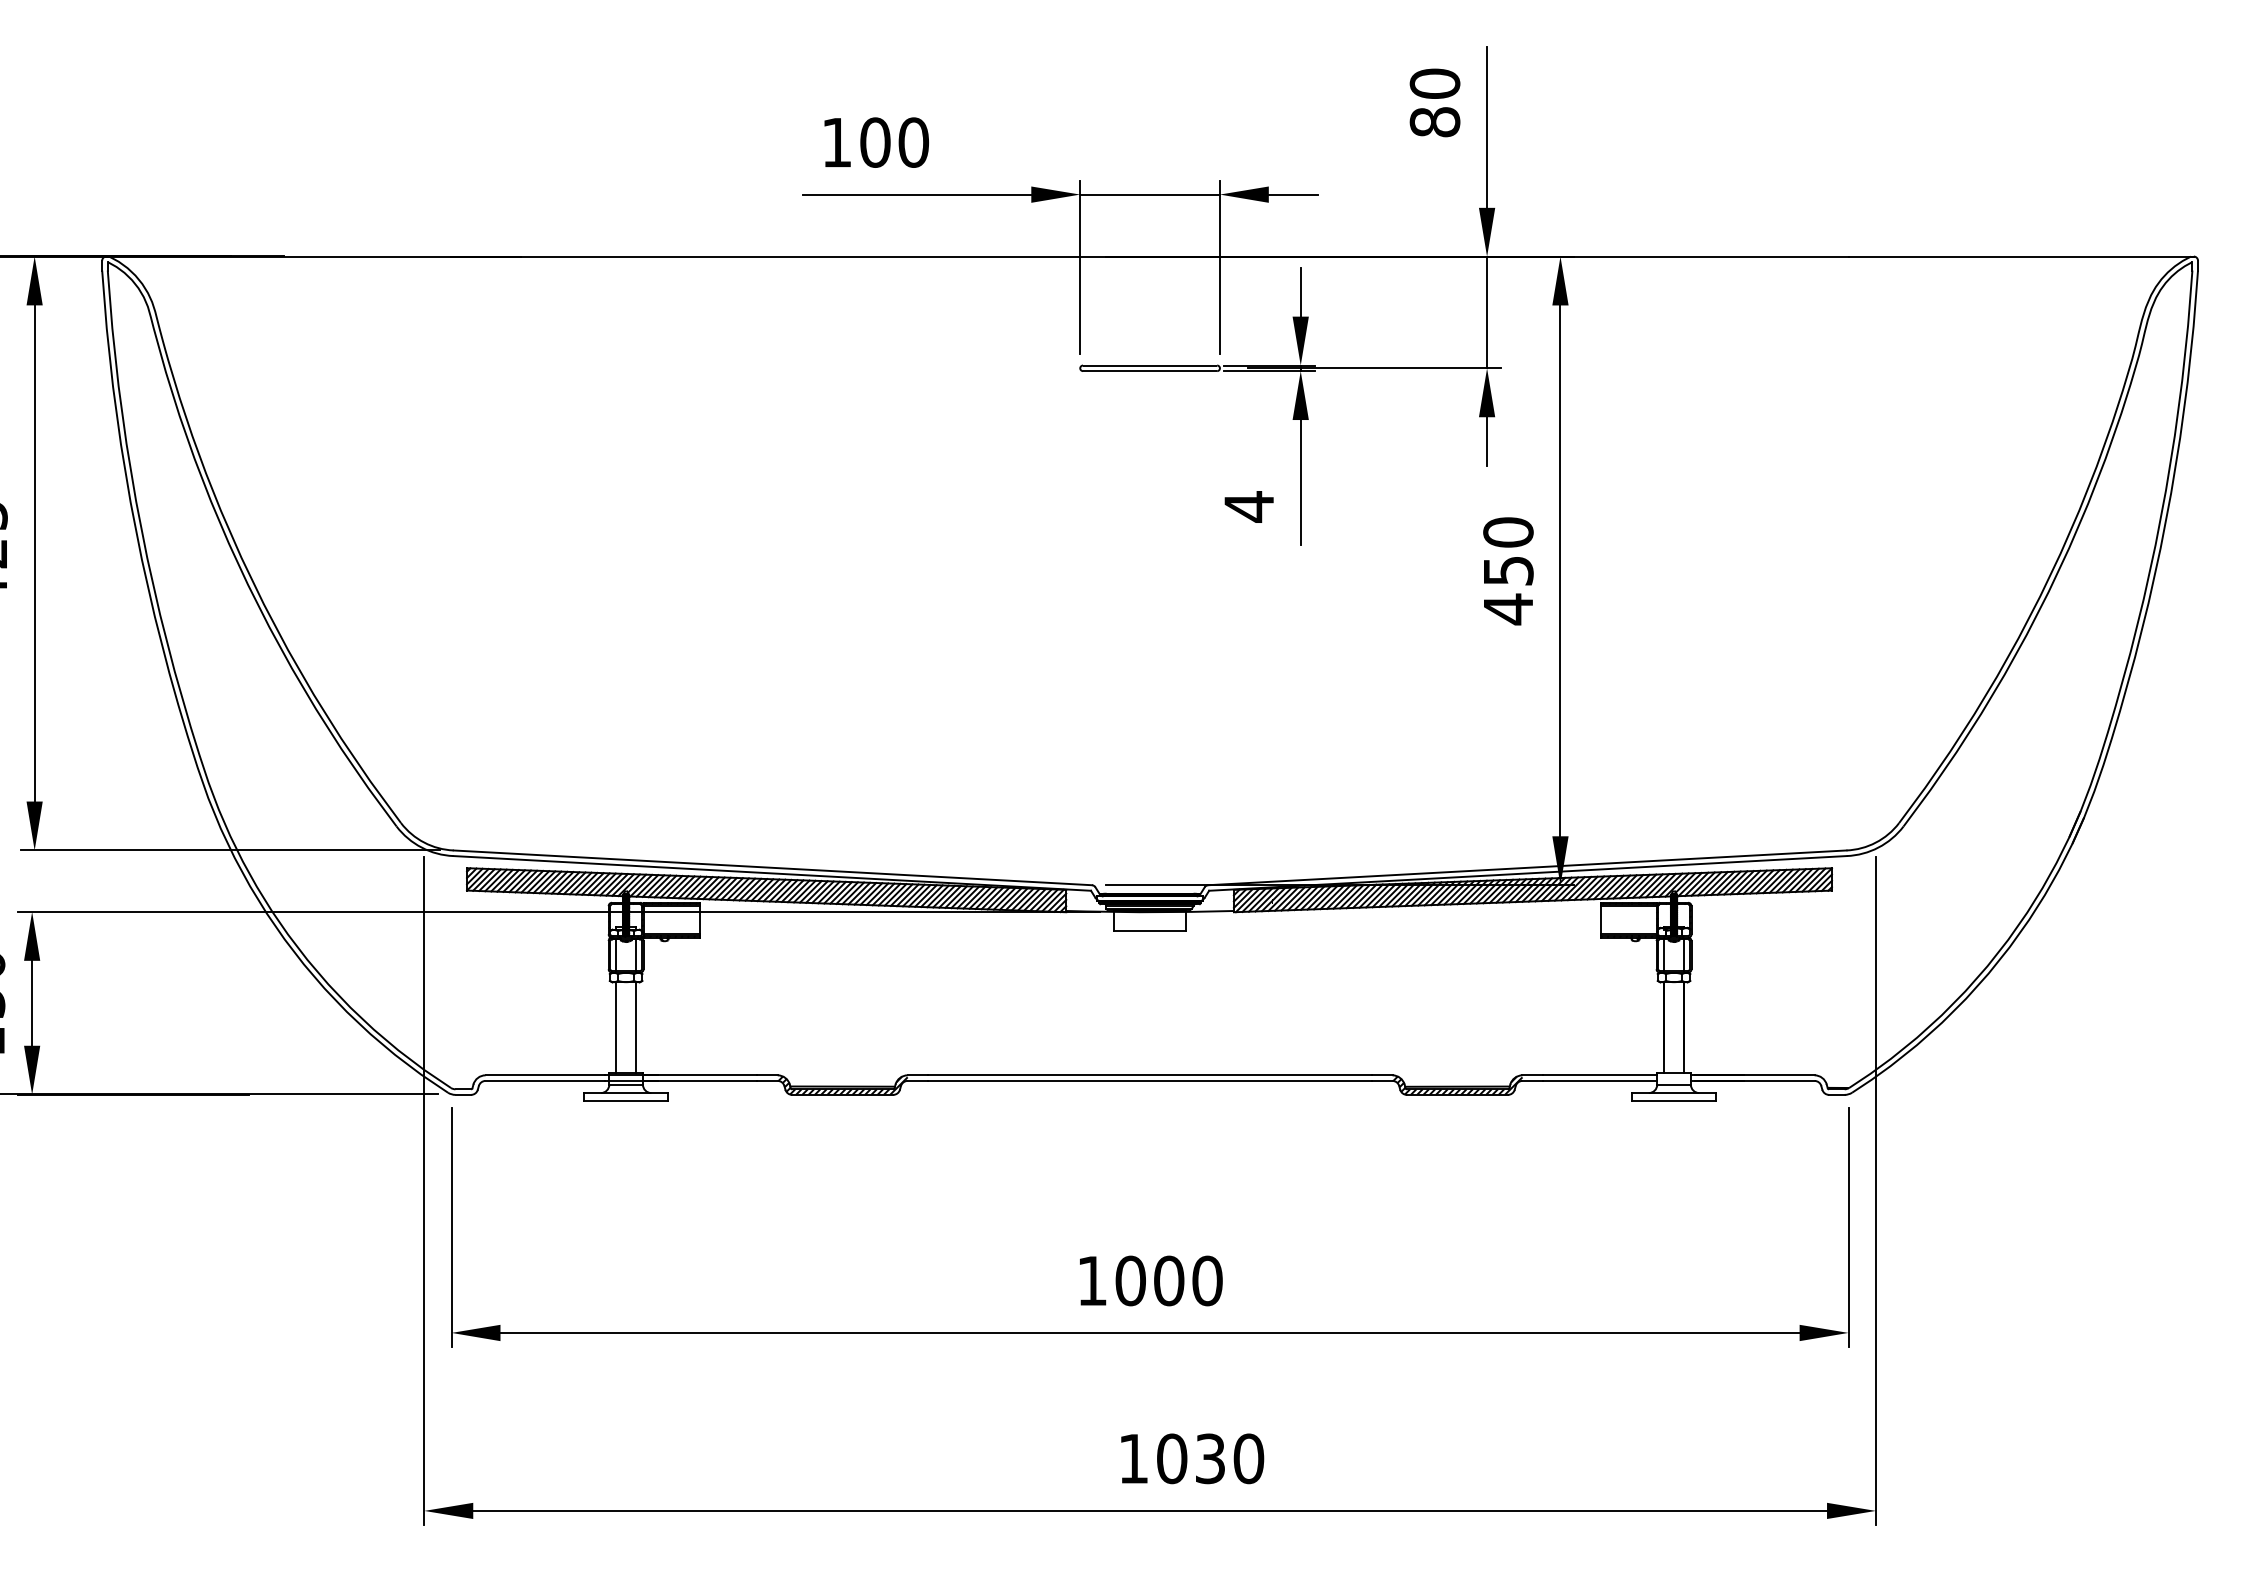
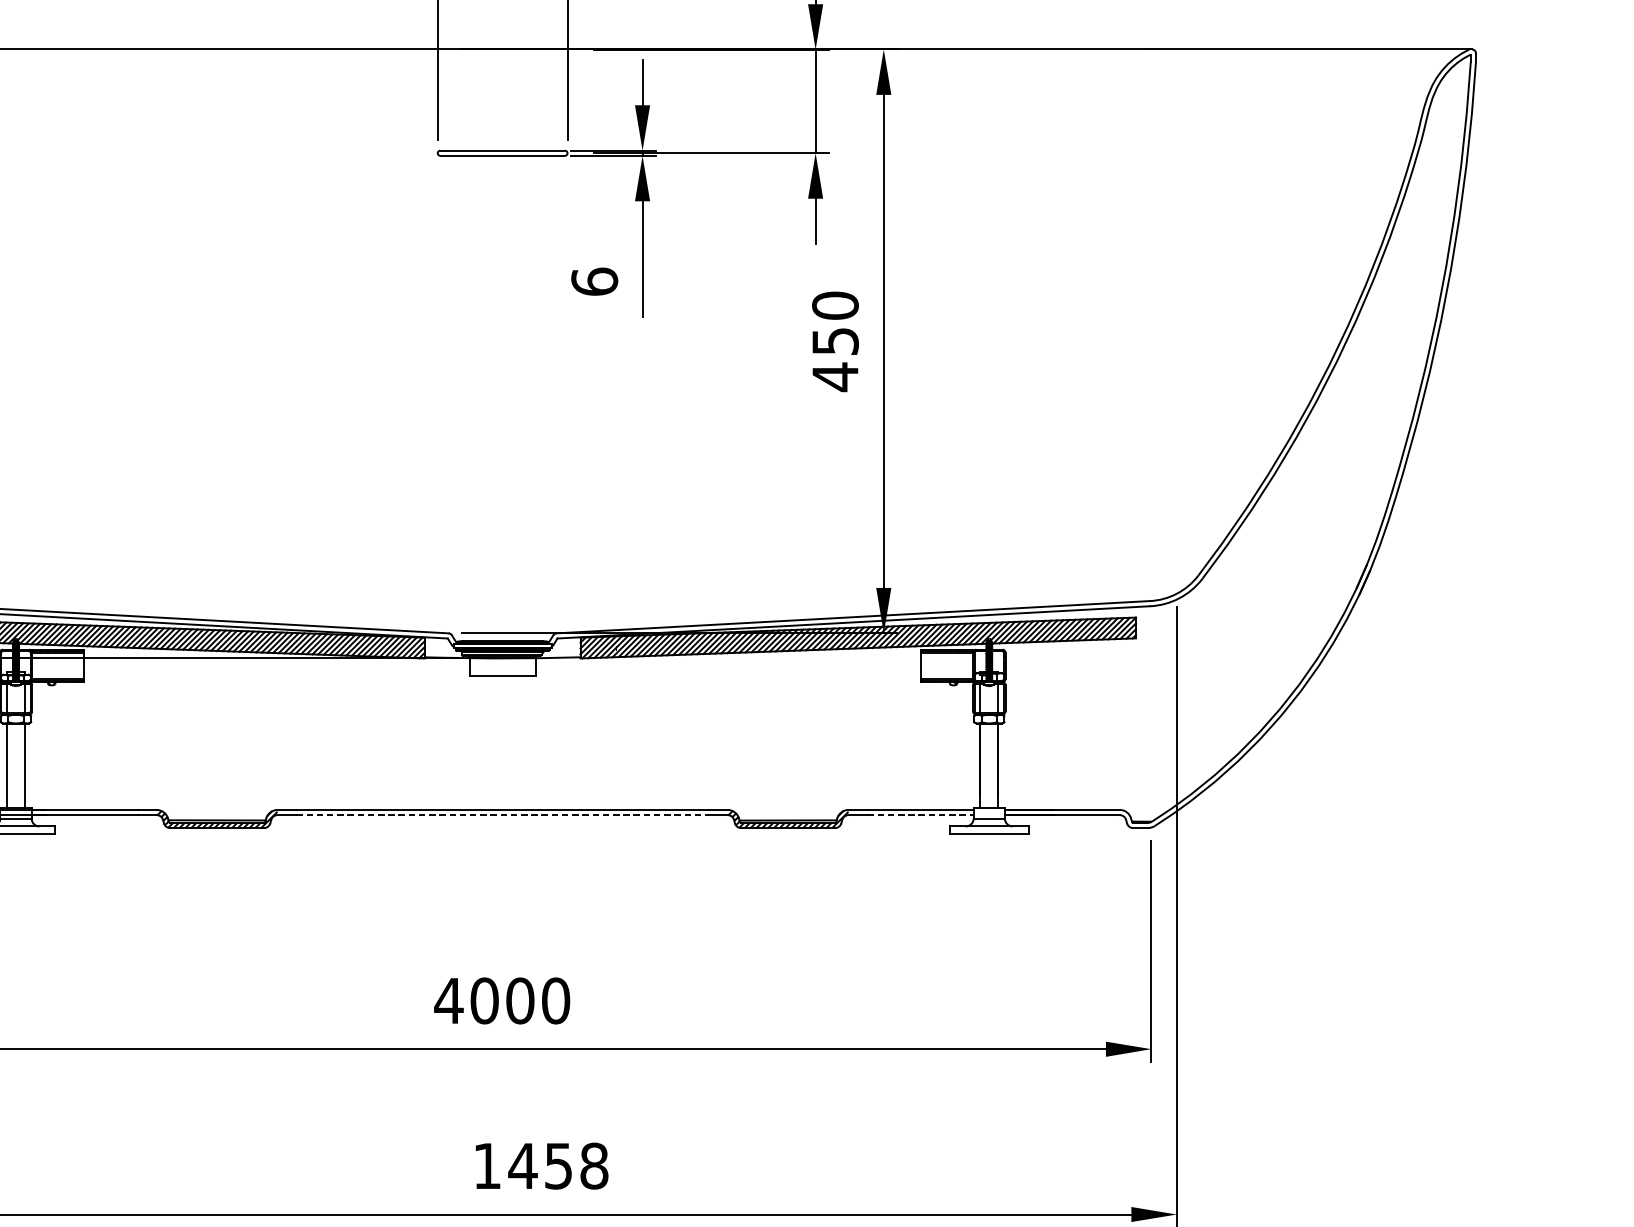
text: (1249, 506) -> (594, 281), 4 -> 6
line: (1150, 1080) -> (503, 814), solid -> dashed
line: (1600, 1080) -> (920, 814), solid -> dashed
text: (1092, 1280) -> (449, 1000), 1000 -> 4000
text: (1210, 1458) -> (558, 1165), 1030 -> 1458

